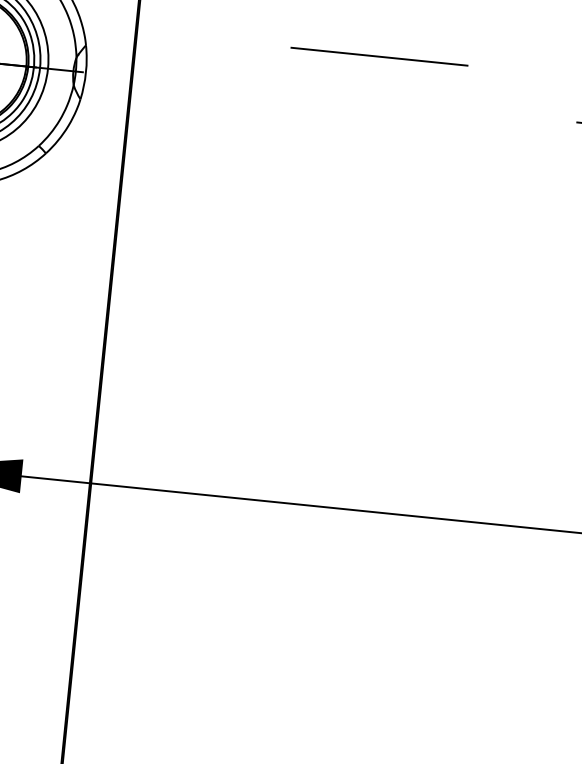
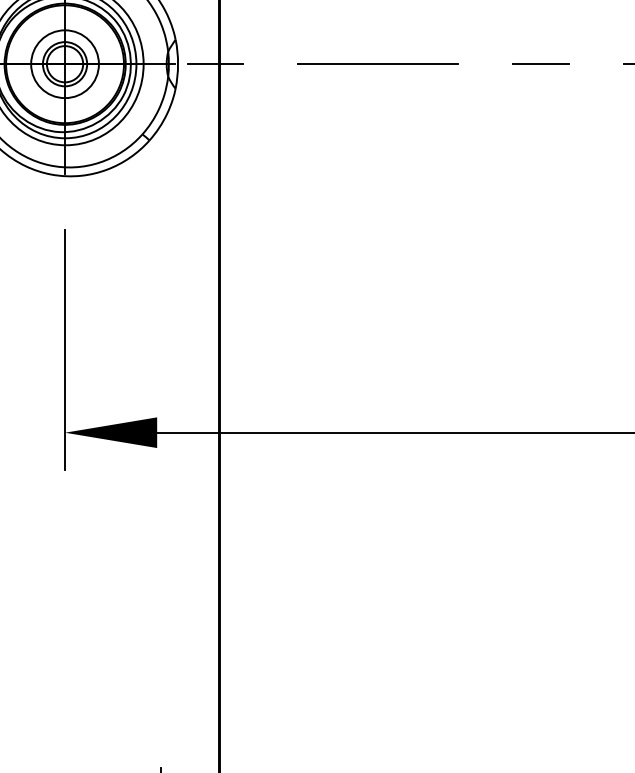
line: (378, 55) -> (377, 63), moved
line: (127, 77) -> (215, 64), added
line: (485, 112) -> (540, 63), added

